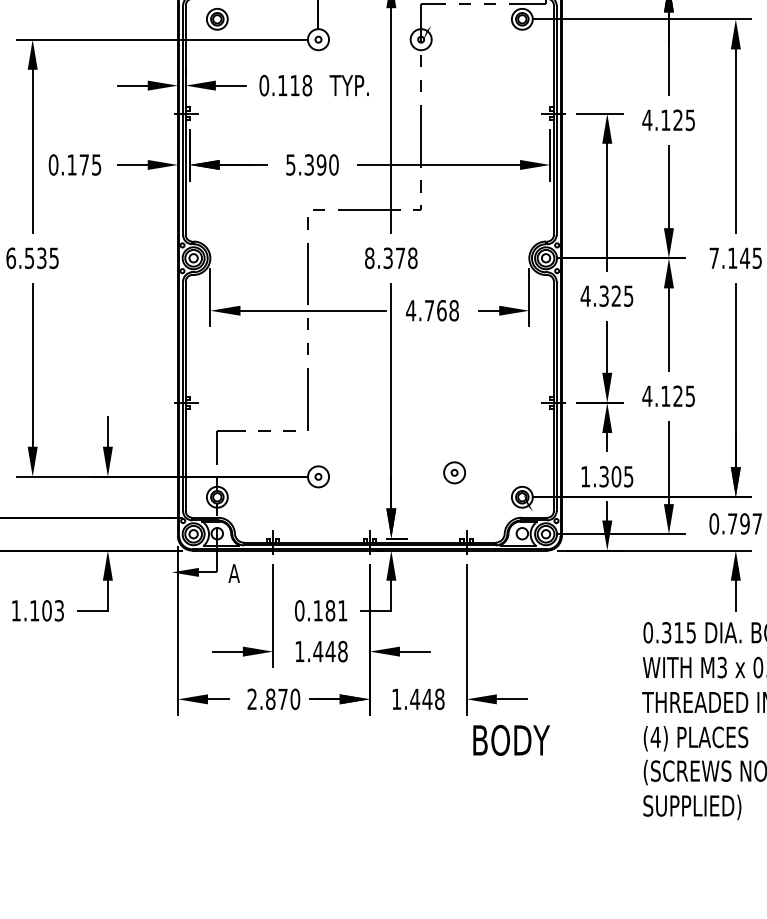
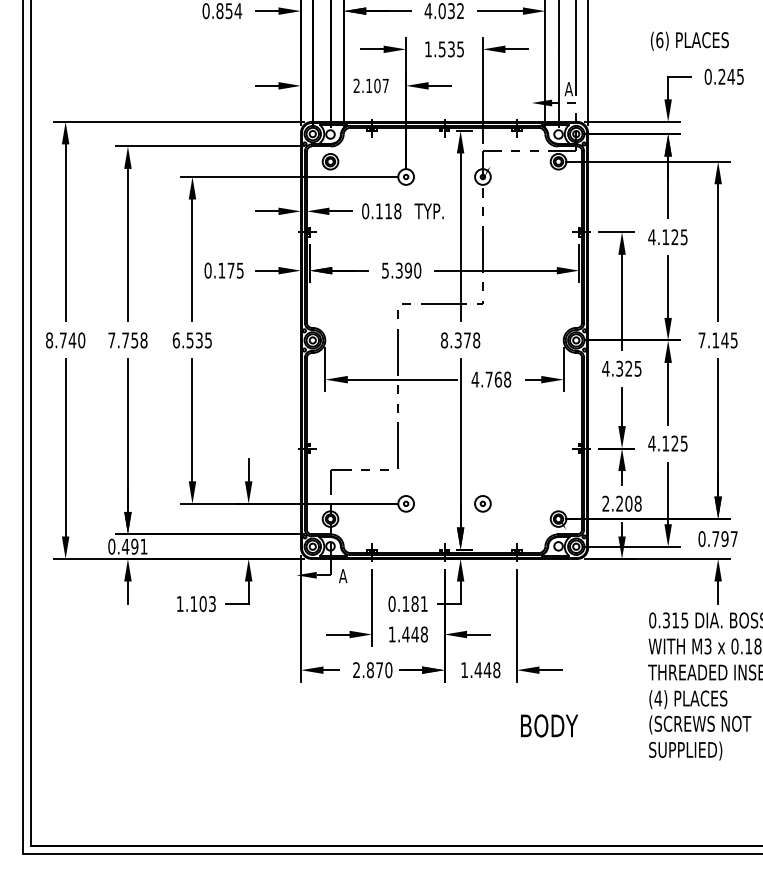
part: (454, 472) -> (482, 503), moved
text: (606, 476) -> (621, 503), 1.305 -> 2.208
text: (511, 739) -> (549, 725), moved

